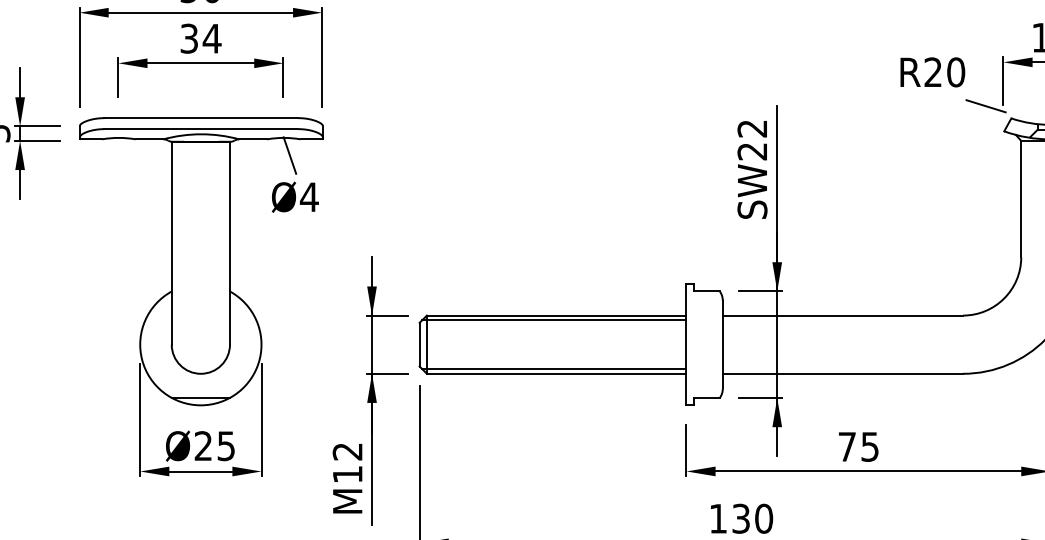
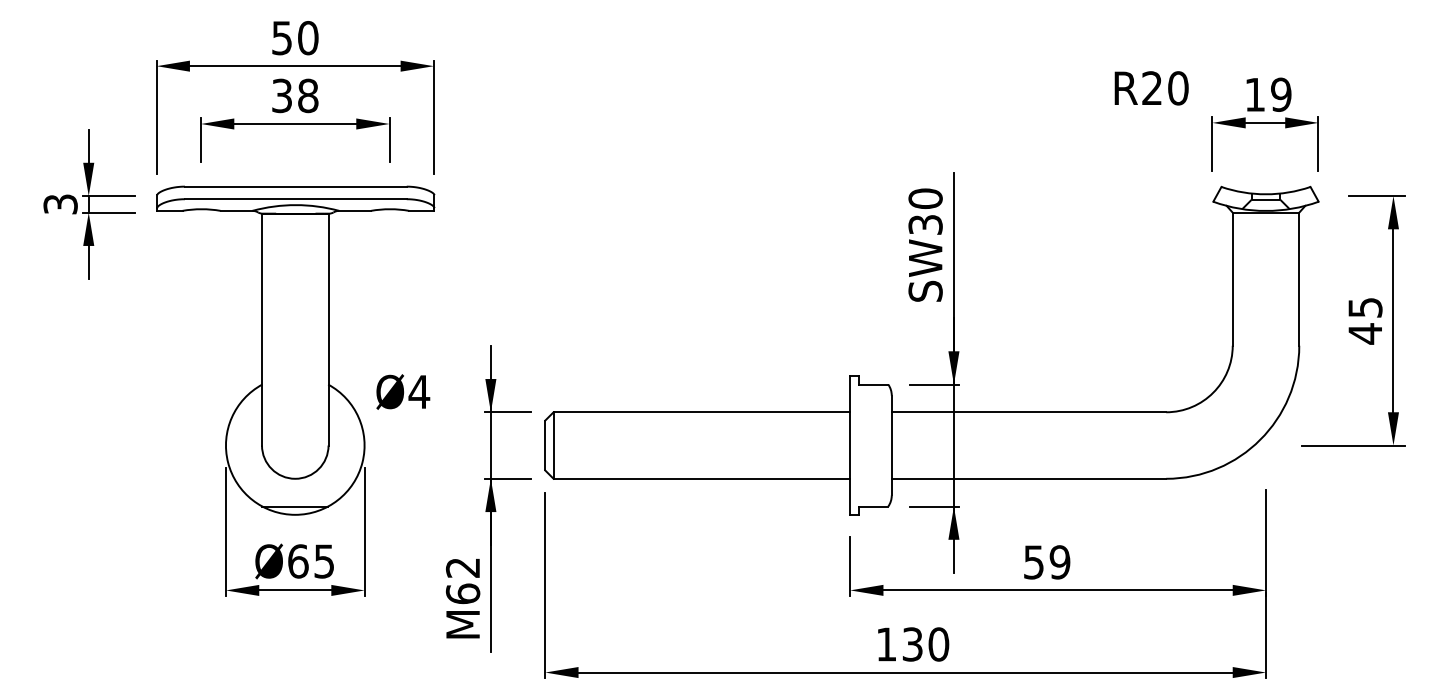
text: (212, 38) -> (308, 95), 34 -> 38
text: (932, 72) -> (1151, 88), moved
line: (986, 106) -> (1192, 173), removed
text: (752, 139) -> (925, 211), SW22 -> SW30
line: (289, 155) -> (396, 229), removed
text: (295, 196) -> (403, 391), moved
line: (554, 320) -> (699, 417), removed
line: (554, 369) -> (699, 473), removed
text: (203, 446) -> (298, 561), Ø25 -> Ø65
text: (859, 447) -> (1047, 562), 75 -> 59
text: (347, 474) -> (462, 593), M12 -> M62

